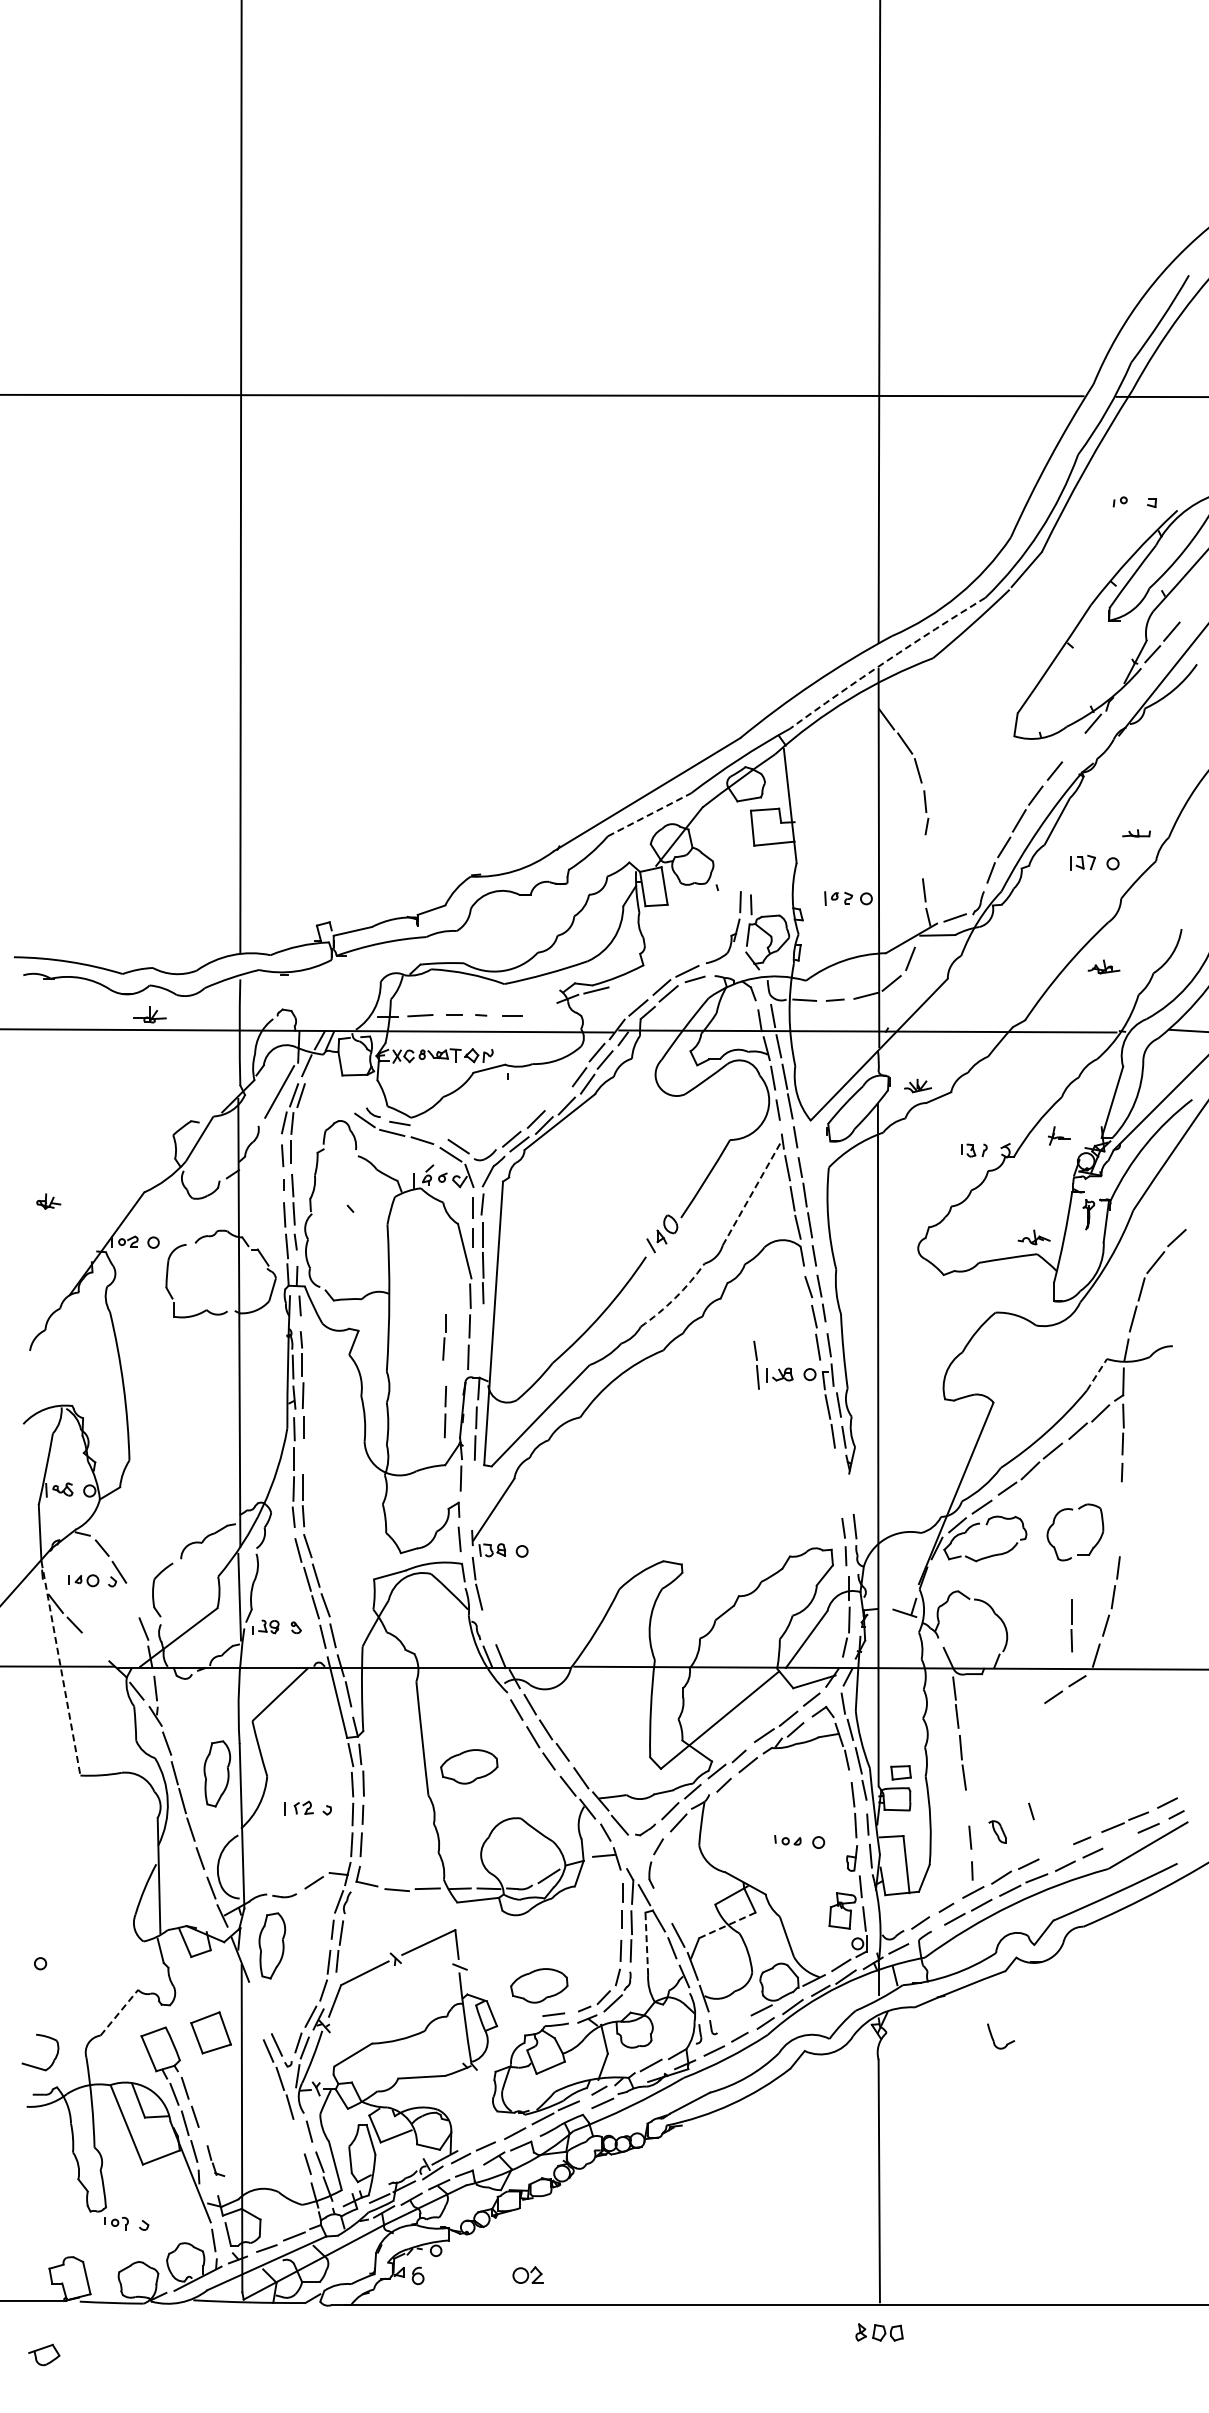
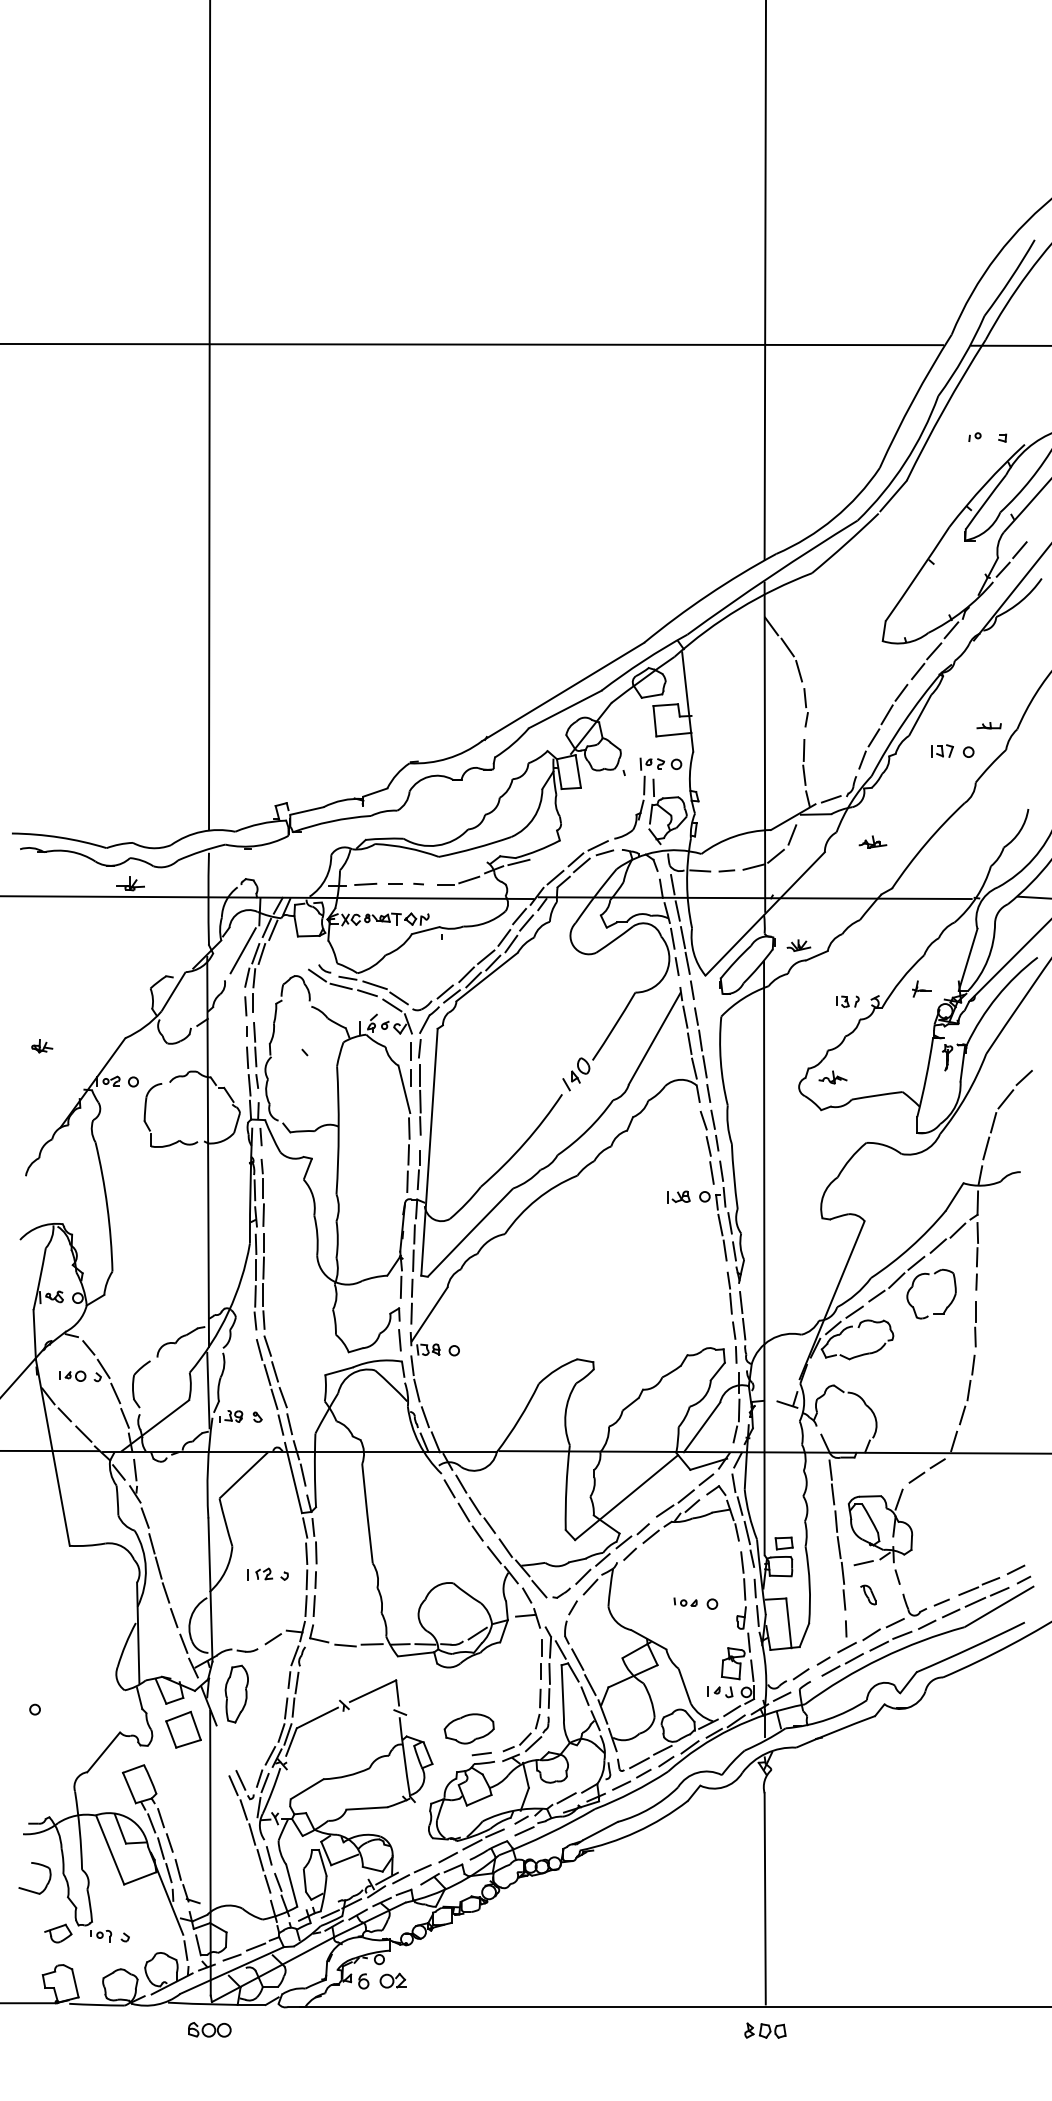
arc: (886, 661) -> (771, 576), dashed -> solid
line: (1073, 747) -> (934, 650), added
line: (649, 814) -> (565, 709), dashed -> solid
line: (923, 861) -> (803, 750), added
part: (848, 898) -> (660, 764), moved
part: (1103, 966) -> (872, 841), moved
line: (538, 1010) -> (468, 879), added
line: (313, 1068) -> (272, 930), added
line: (558, 1099) -> (485, 957), added
line: (430, 1131) -> (374, 985), added
line: (752, 1192) -> (654, 1038), dashed -> solid
part: (1033, 1237) -> (832, 1077), moved
arc: (675, 1297) -> (587, 1129), dashed -> solid
line: (444, 1337) -> (418, 1169), moved
part: (756, 1364) -> (729, 1292), moved
line: (1096, 1374) -> (954, 1196), dashed -> solid
part: (445, 1412) -> (411, 1302), moved
line: (302, 1456) -> (263, 1268), added
line: (851, 1495) -> (741, 1302), added
part: (1077, 1554) -> (933, 1313), moved
line: (133, 1600) -> (115, 1393), added
part: (1071, 1625) -> (975, 1323), moved
line: (488, 1627) -> (425, 1416), added
line: (96, 1646) -> (83, 1433), added
line: (60, 1668) -> (52, 1452), dashed -> solid
part: (1011, 1754) -> (880, 1527), added
part: (469, 1766) -> (408, 1537), removed
part: (217, 1773) -> (189, 1544), removed
line: (968, 1807) -> (842, 1573), added
line: (1120, 1840) -> (975, 1602), added
line: (663, 1906) -> (577, 1659), added
line: (727, 1925) -> (633, 1676), dashed -> solid
line: (646, 1943) -> (562, 1692), dashed -> solid
part: (827, 1943) -> (720, 1692), added
line: (331, 1992) -> (288, 1734), added
line: (119, 2012) -> (103, 1752), dashed -> solid
line: (734, 2024) -> (639, 1762), added
part: (210, 2032) -> (183, 1729), moved
part: (993, 2037) -> (908, 1605), moved
part: (36, 2066) -> (31, 1890), moved
line: (299, 2136) -> (260, 1860), added
part: (215, 2160) -> (187, 1880), size x1.67
part: (527, 2274) -> (392, 1980), moved
part: (241, 2331) -> (210, 2029), added
part: (44, 2354) -> (58, 1933), moved

